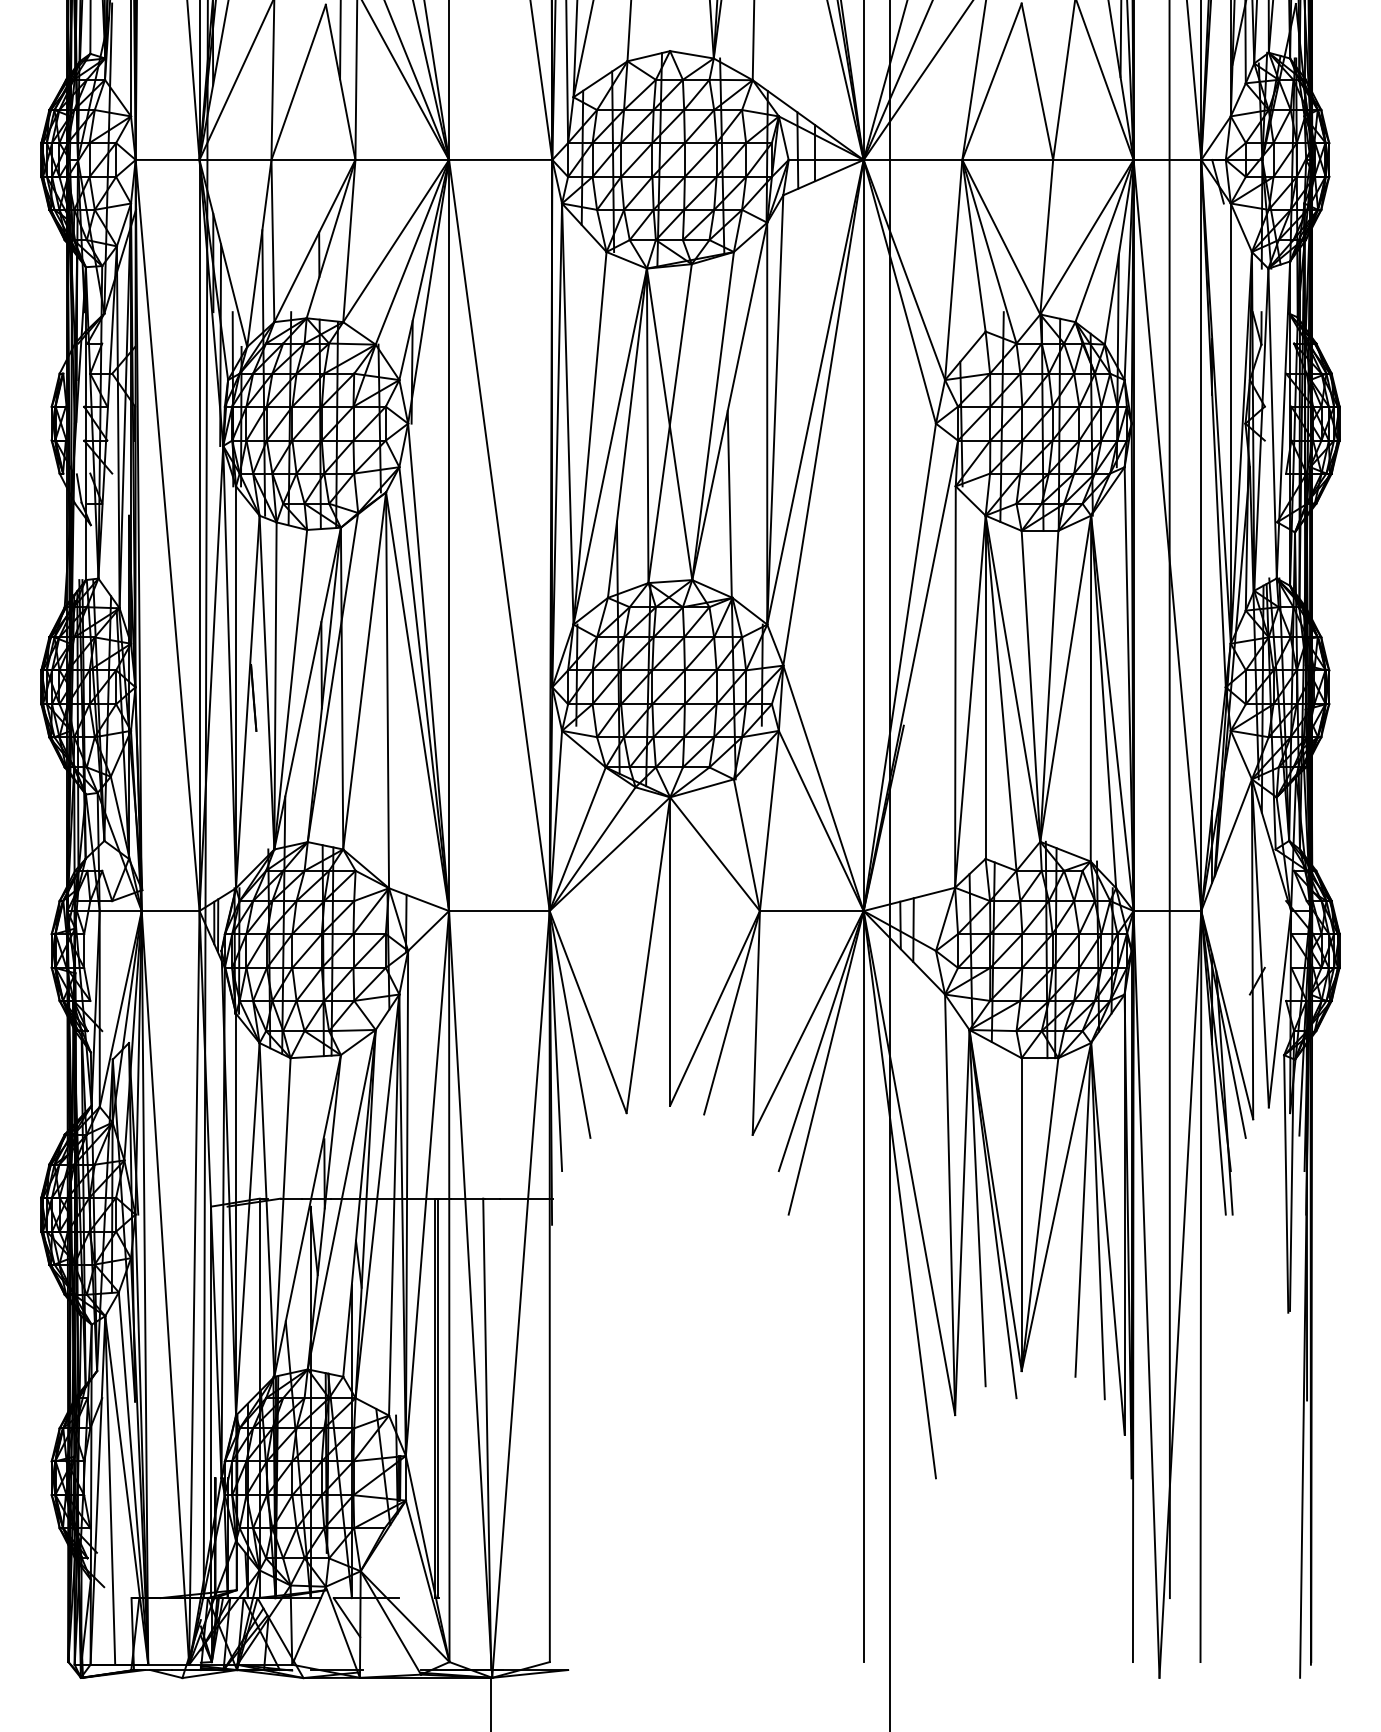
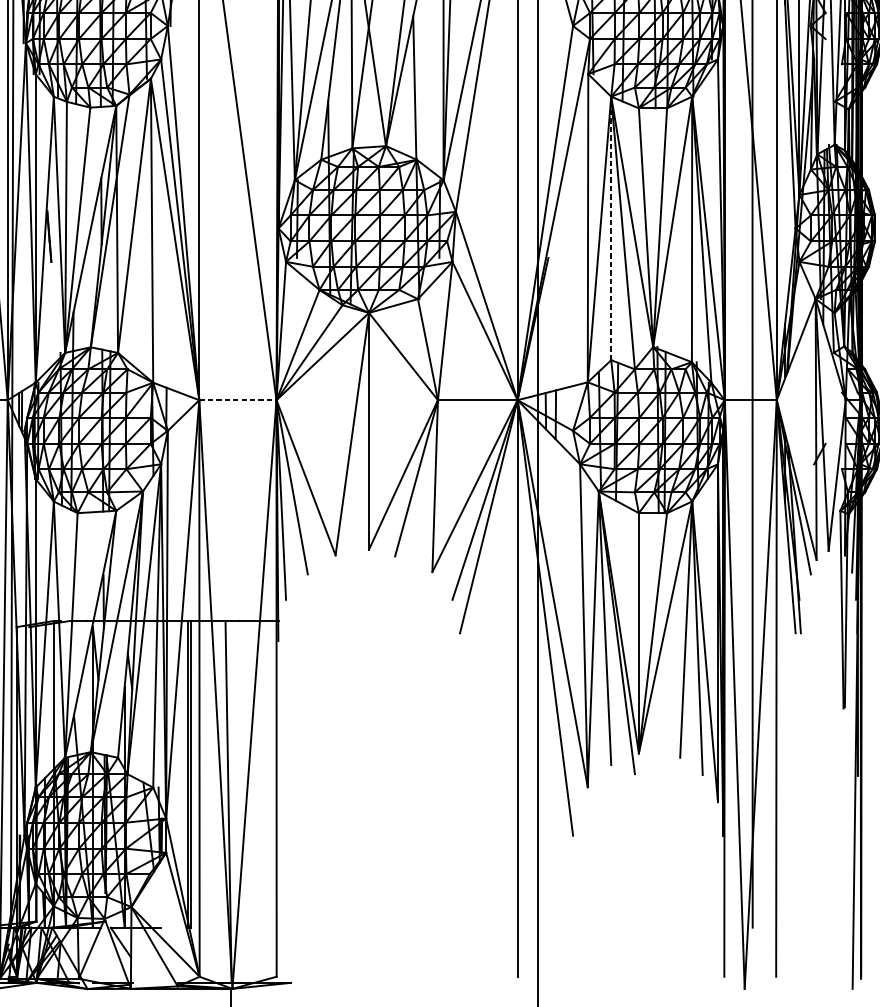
line: (985, 687) -> (611, 228), solid -> dashed
line: (499, 911) -> (238, 400), solid -> dashed

